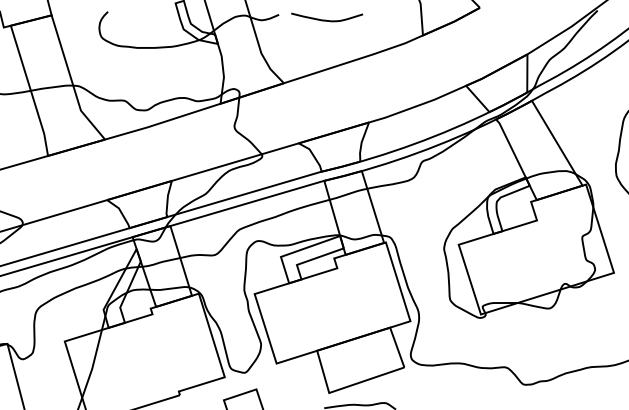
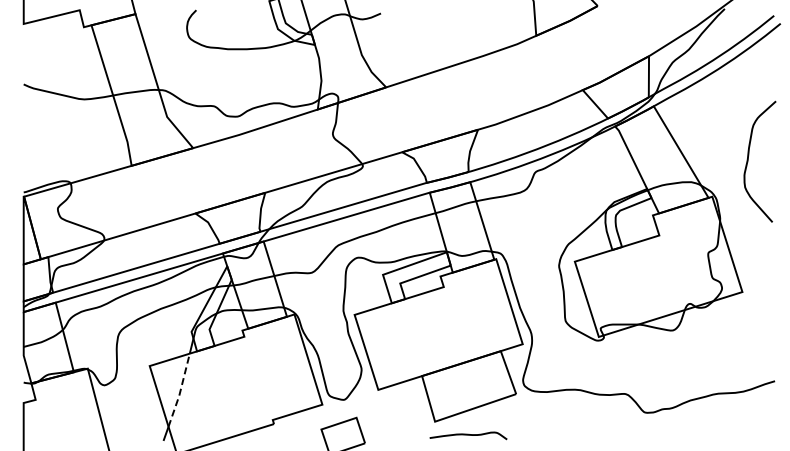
curve: (324, 19) -> (430, 18), removed
line: (93, 365) -> (180, 391), solid -> dashed

